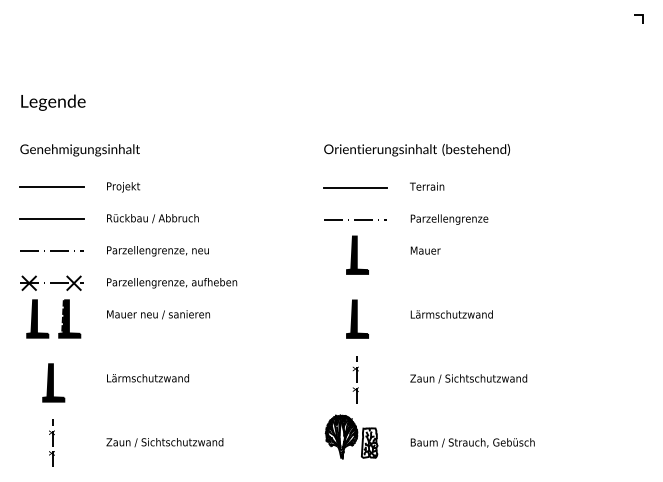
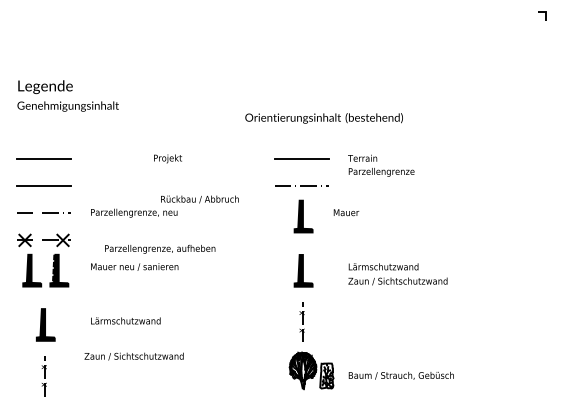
text: (79, 150) -> (67, 106), moved
text: (416, 150) -> (323, 118), moved
text: (122, 186) -> (167, 158), moved
text: (152, 218) -> (199, 199), moved
text: (449, 219) -> (381, 172), moved
text: (425, 250) -> (346, 212), moved
text: (172, 282) -> (160, 248), moved
text: (468, 378) -> (397, 281), moved
part: (351, 436) -> (311, 370), moved
text: (164, 442) -> (133, 356), moved

